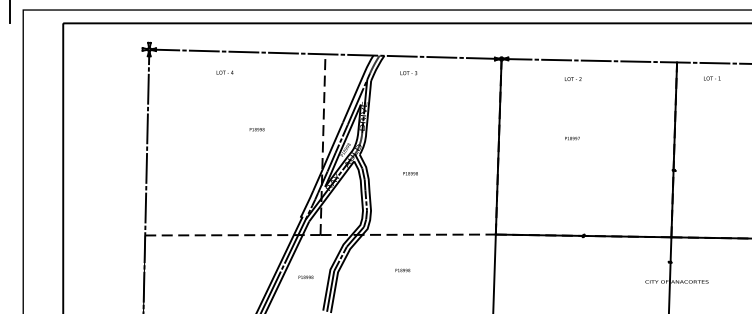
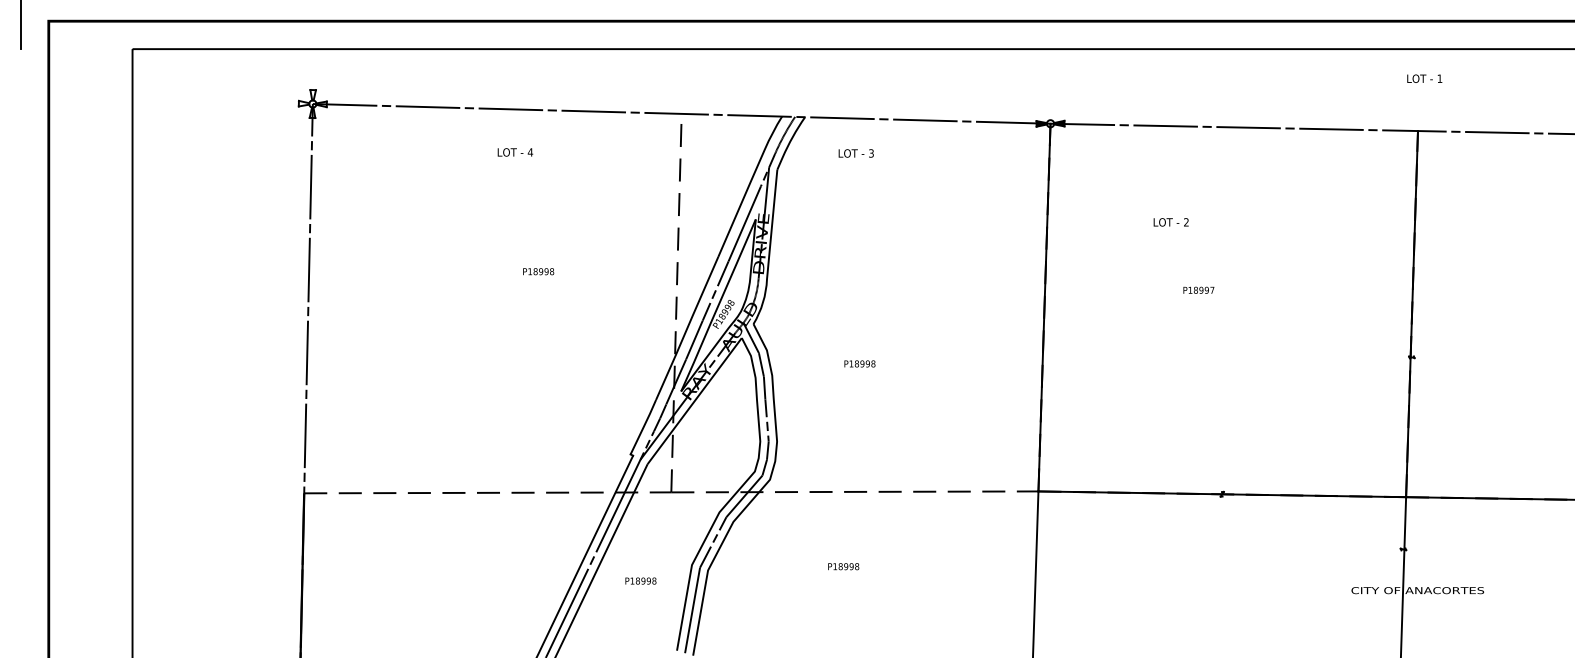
text: (224, 72) -> (514, 152), moved
text: (572, 78) -> (1169, 221), moved
text: (712, 78) -> (1425, 78), moved

